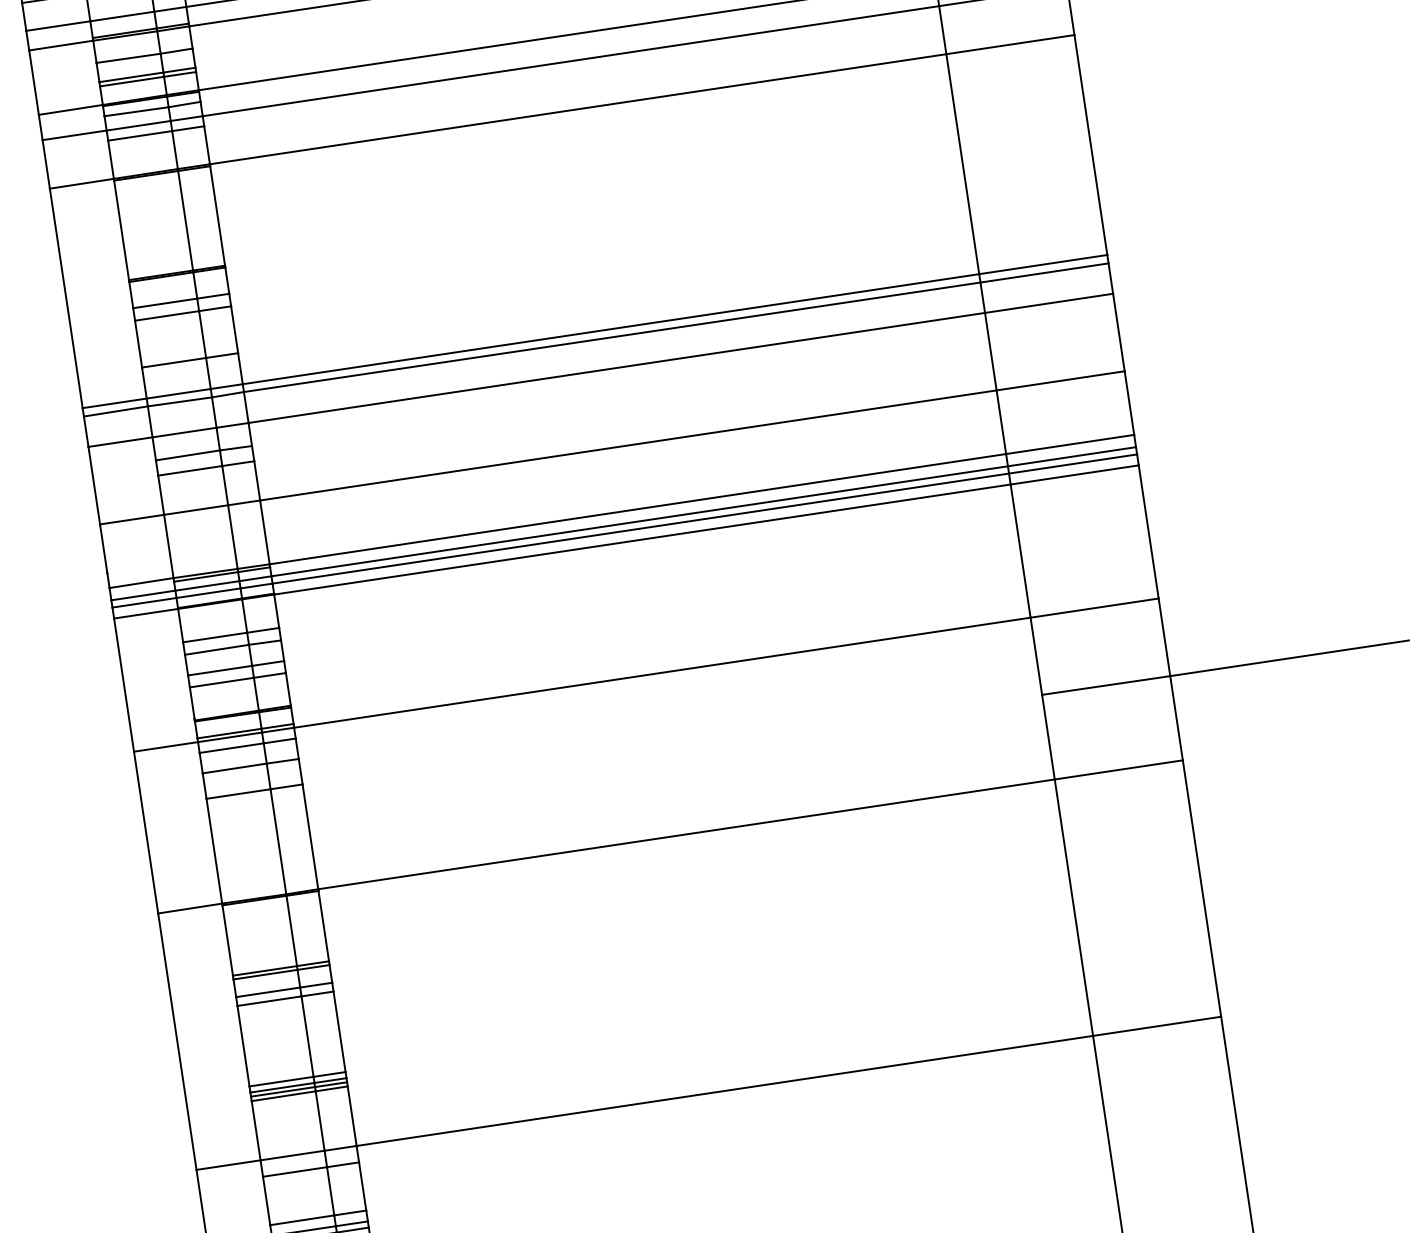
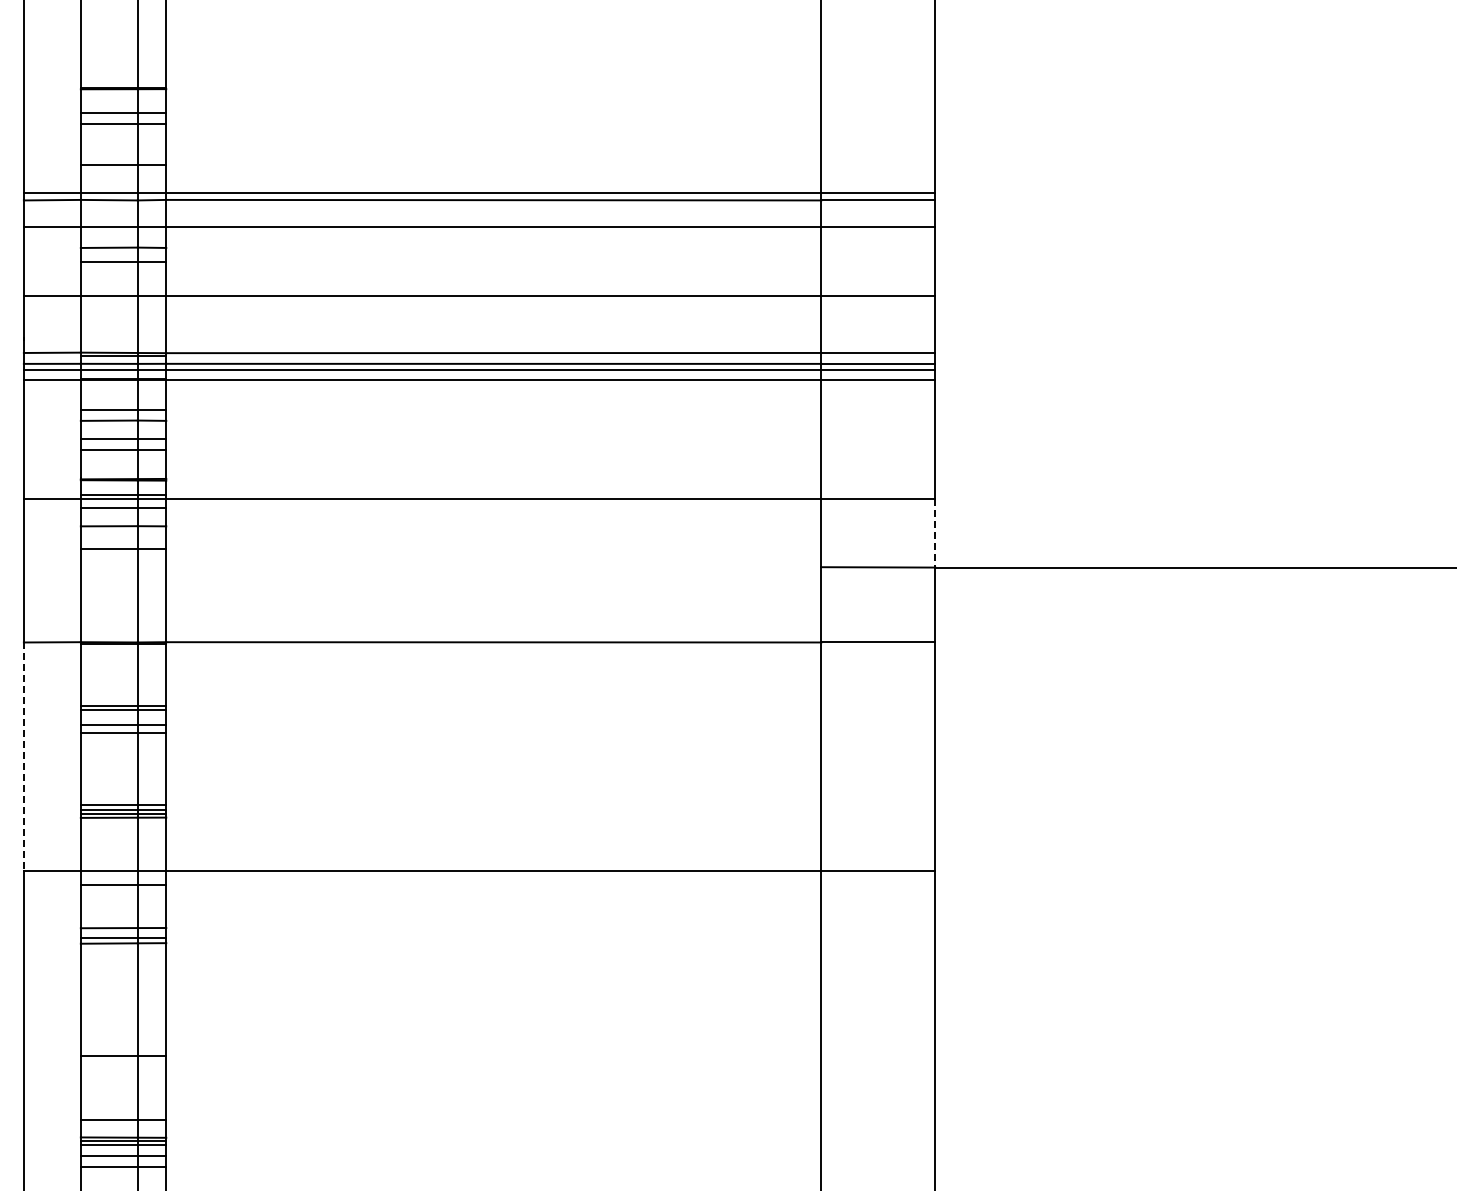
line: (1164, 637) -> (935, 533), solid -> dashed
line: (177, 1042) -> (23, 757), solid -> dashed

